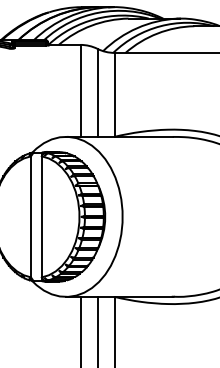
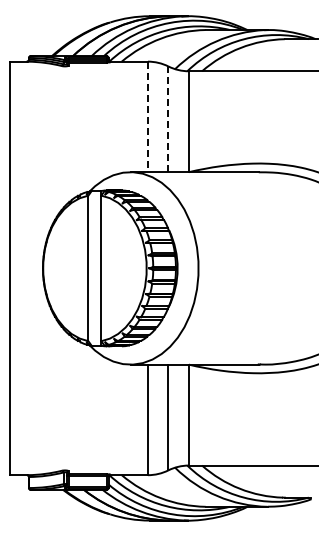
line: (80, 91) -> (147, 117), solid -> dashed
line: (97, 93) -> (168, 119), solid -> dashed

